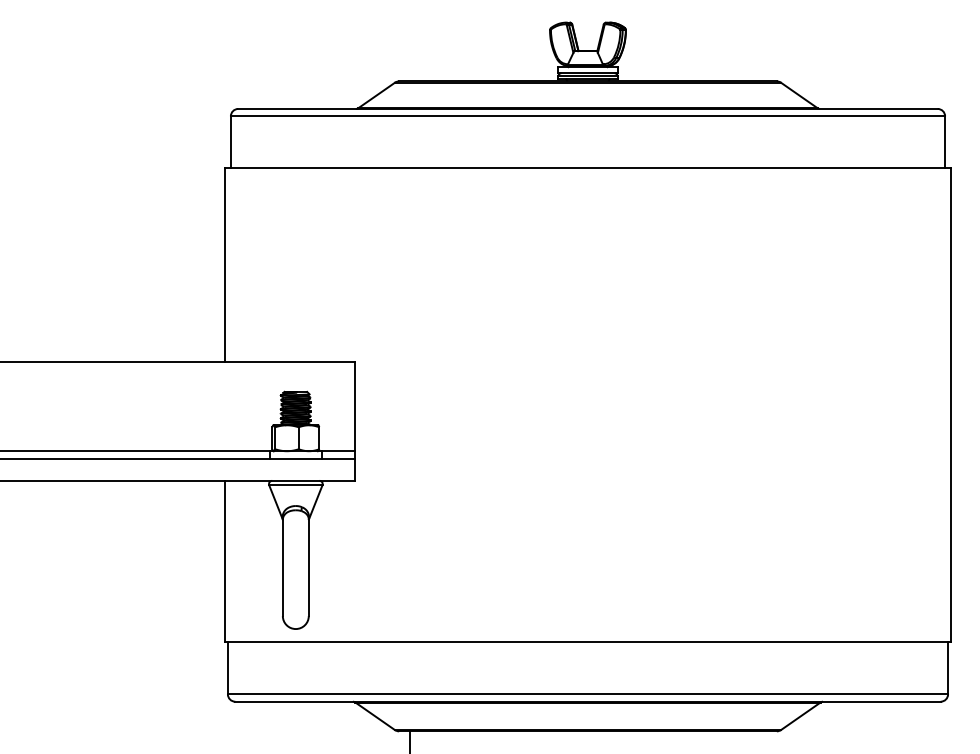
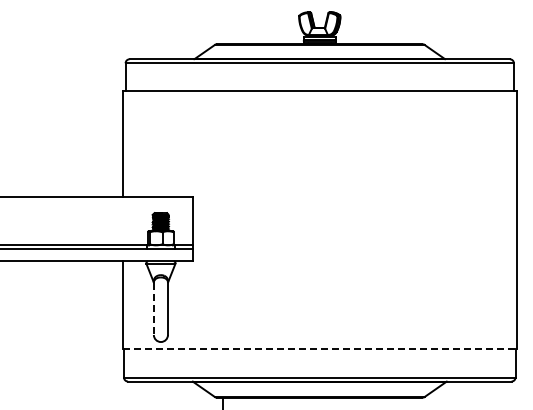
line: (282, 569) -> (153, 309), solid -> dashed
line: (589, 642) -> (320, 349), solid -> dashed

